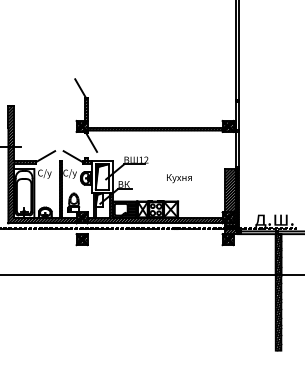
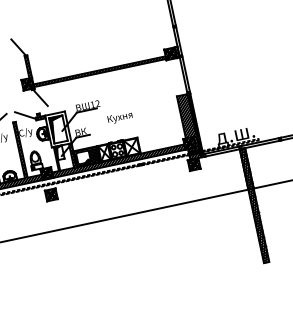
text: (179, 178) -> (120, 117), moved

